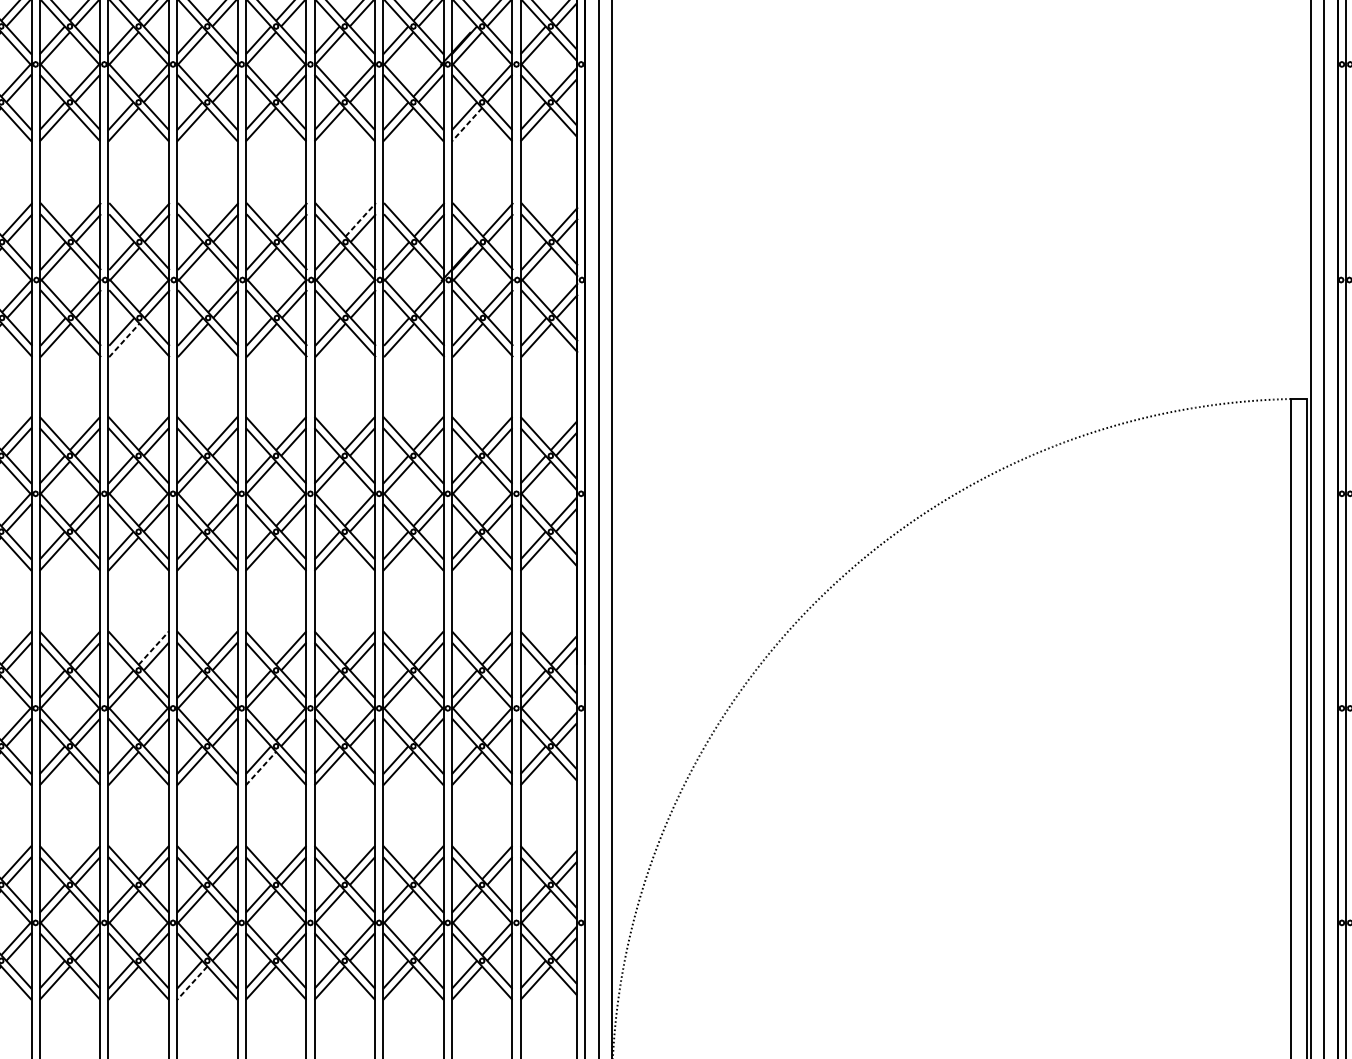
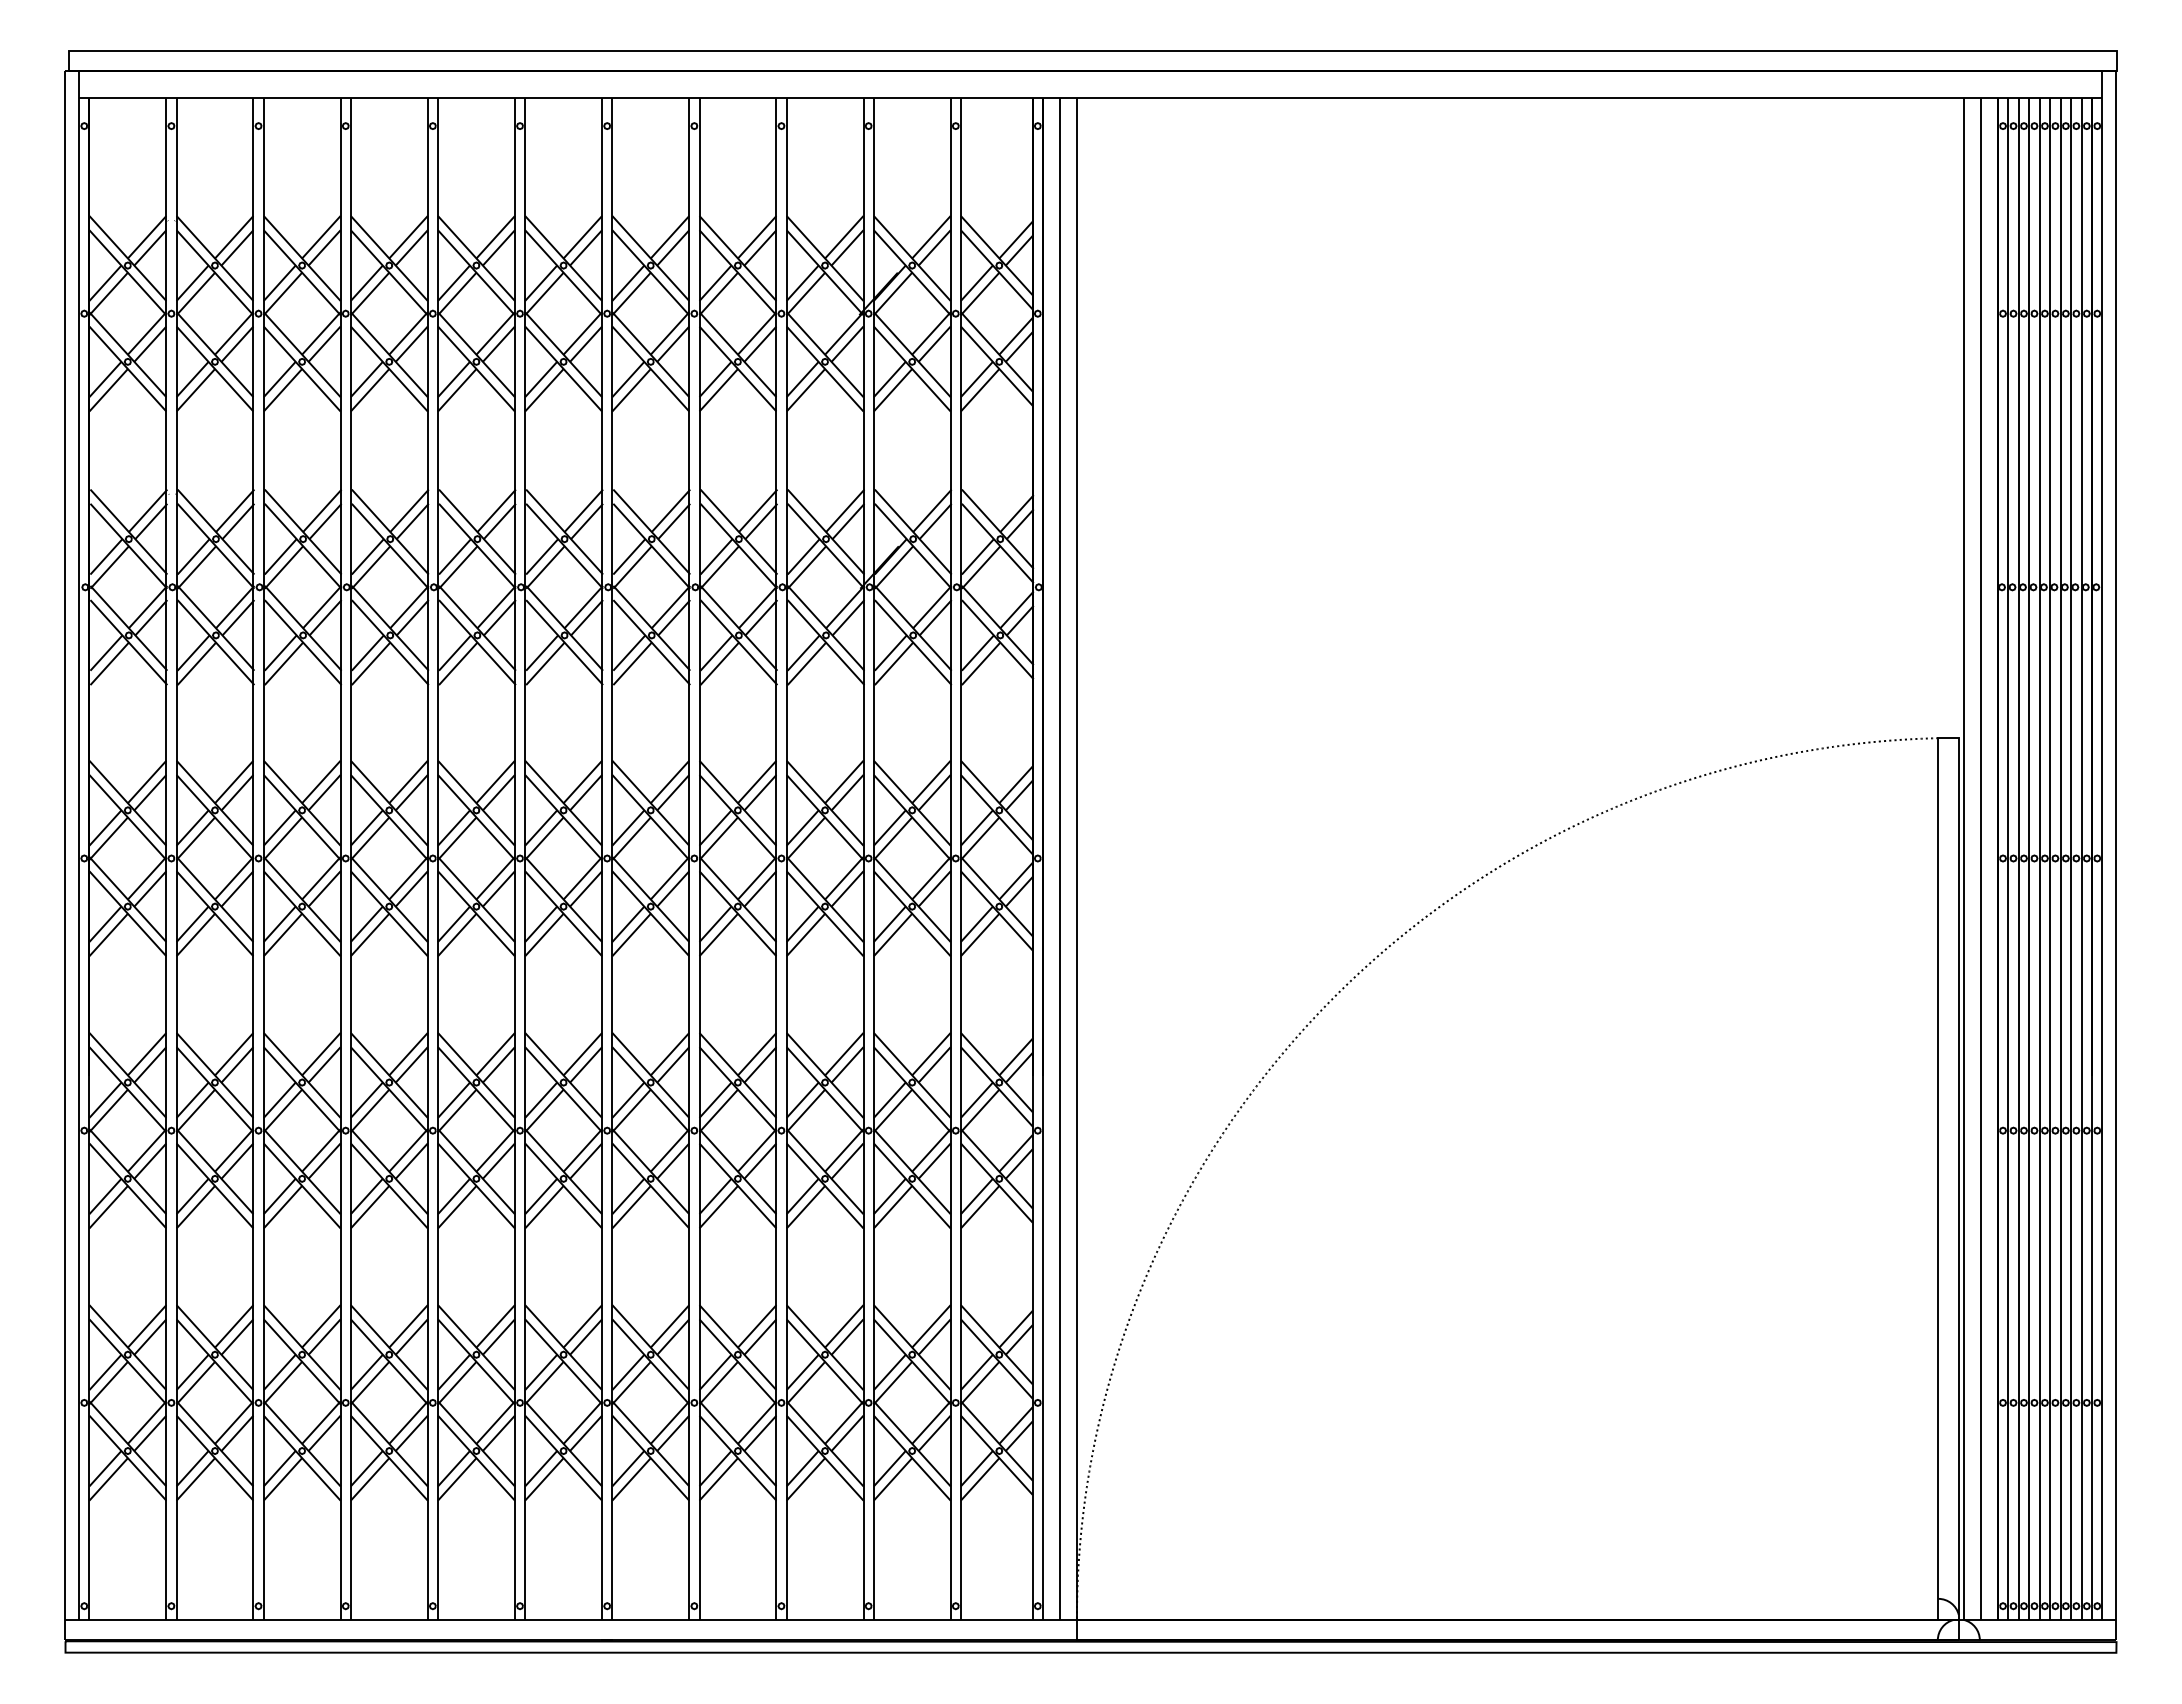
line: (467, 124) -> (893, 390), dashed -> solid
line: (361, 219) -> (758, 510), dashed -> solid
line: (124, 340) -> (458, 663), dashed -> solid
line: (153, 648) -> (495, 1054), dashed -> solid
line: (260, 768) -> (631, 1207), dashed -> solid
line: (192, 983) -> (544, 1479), dashed -> solid

